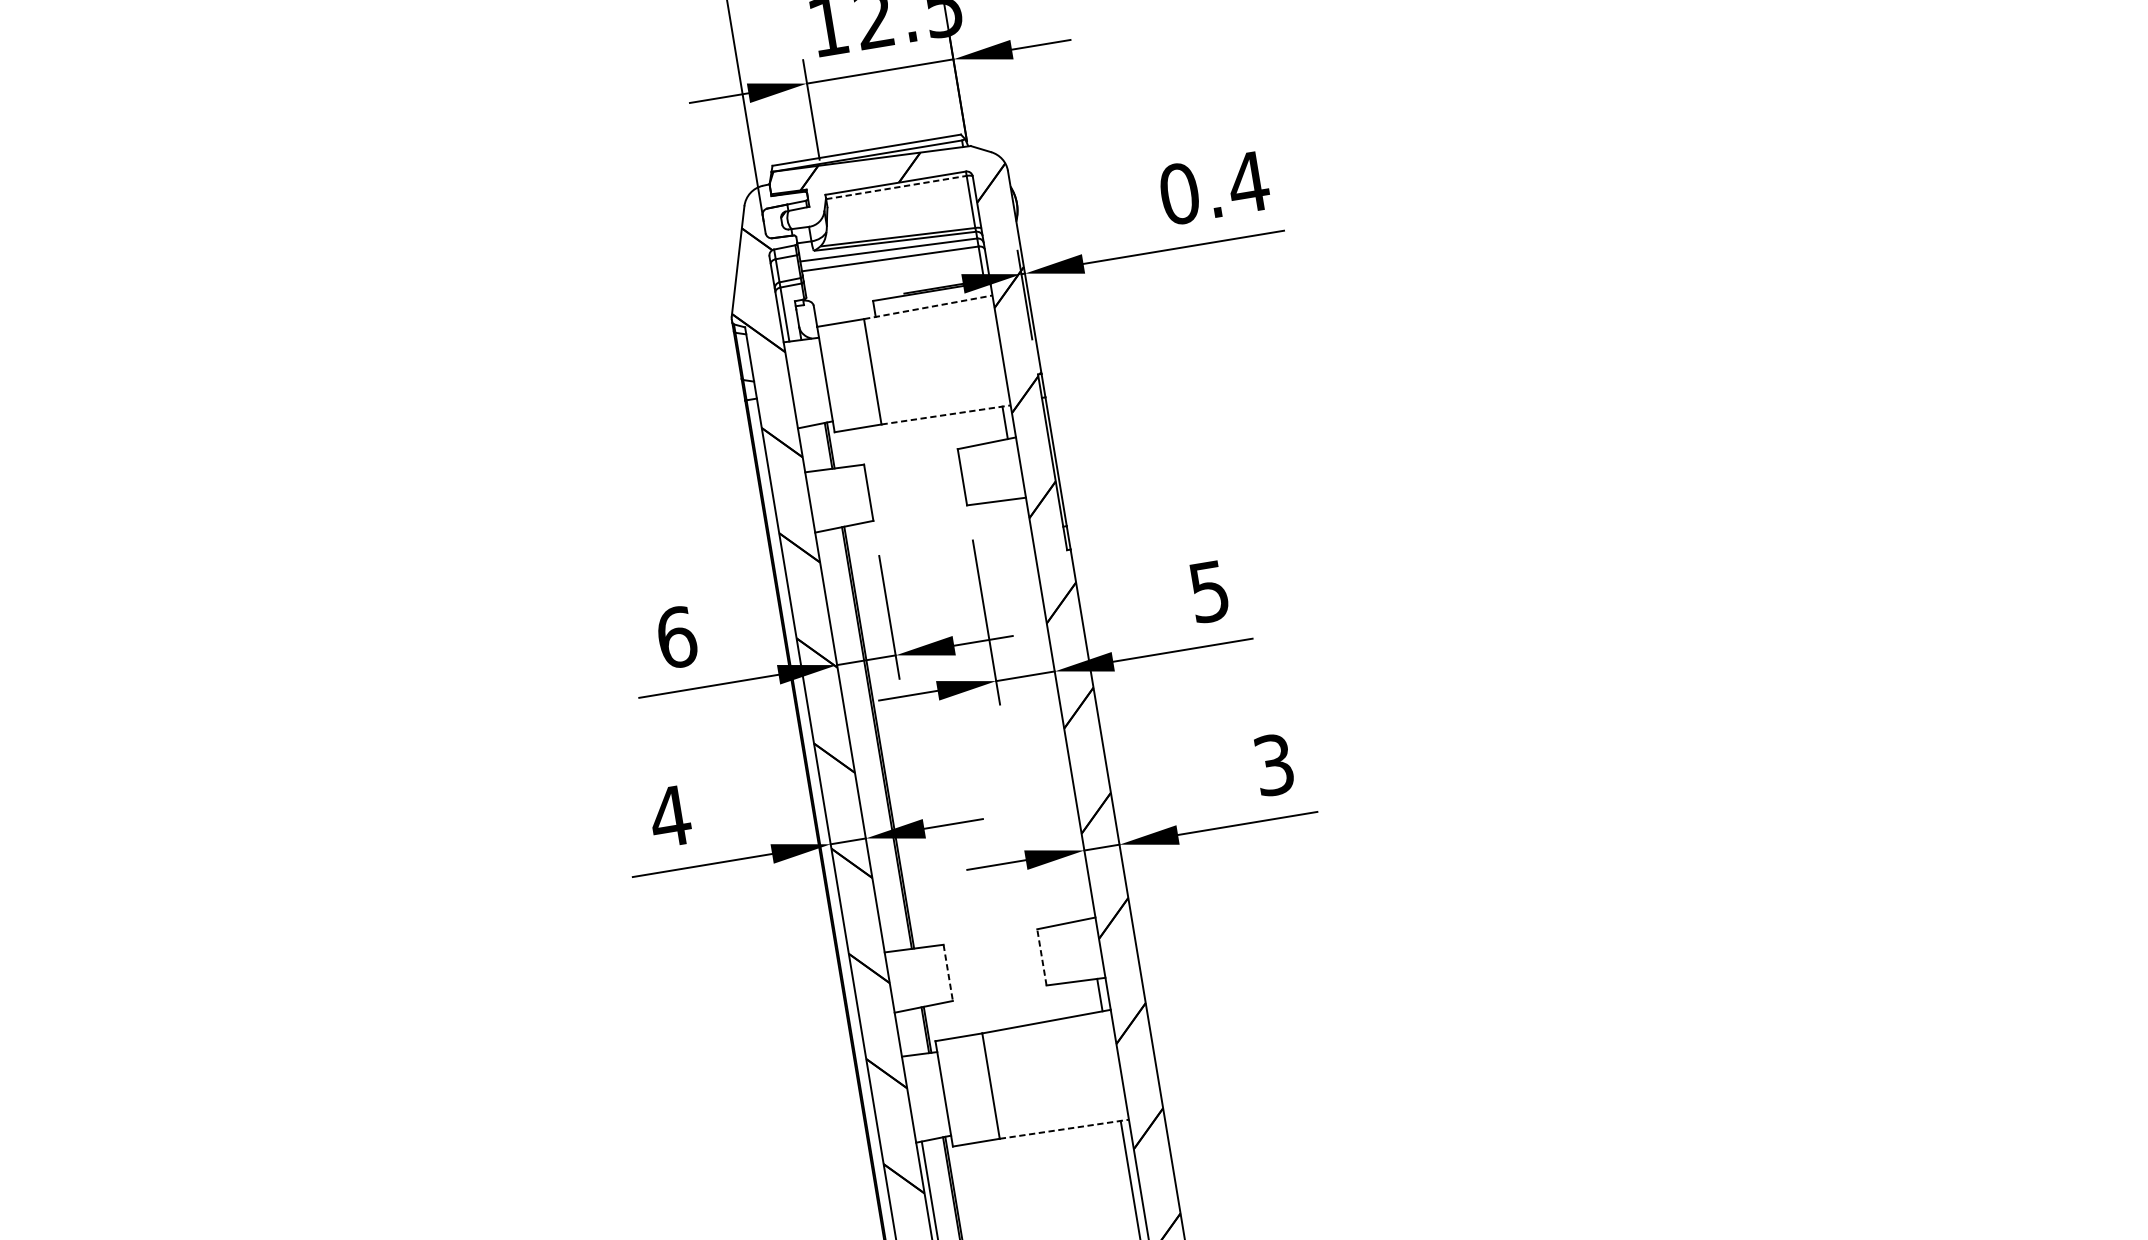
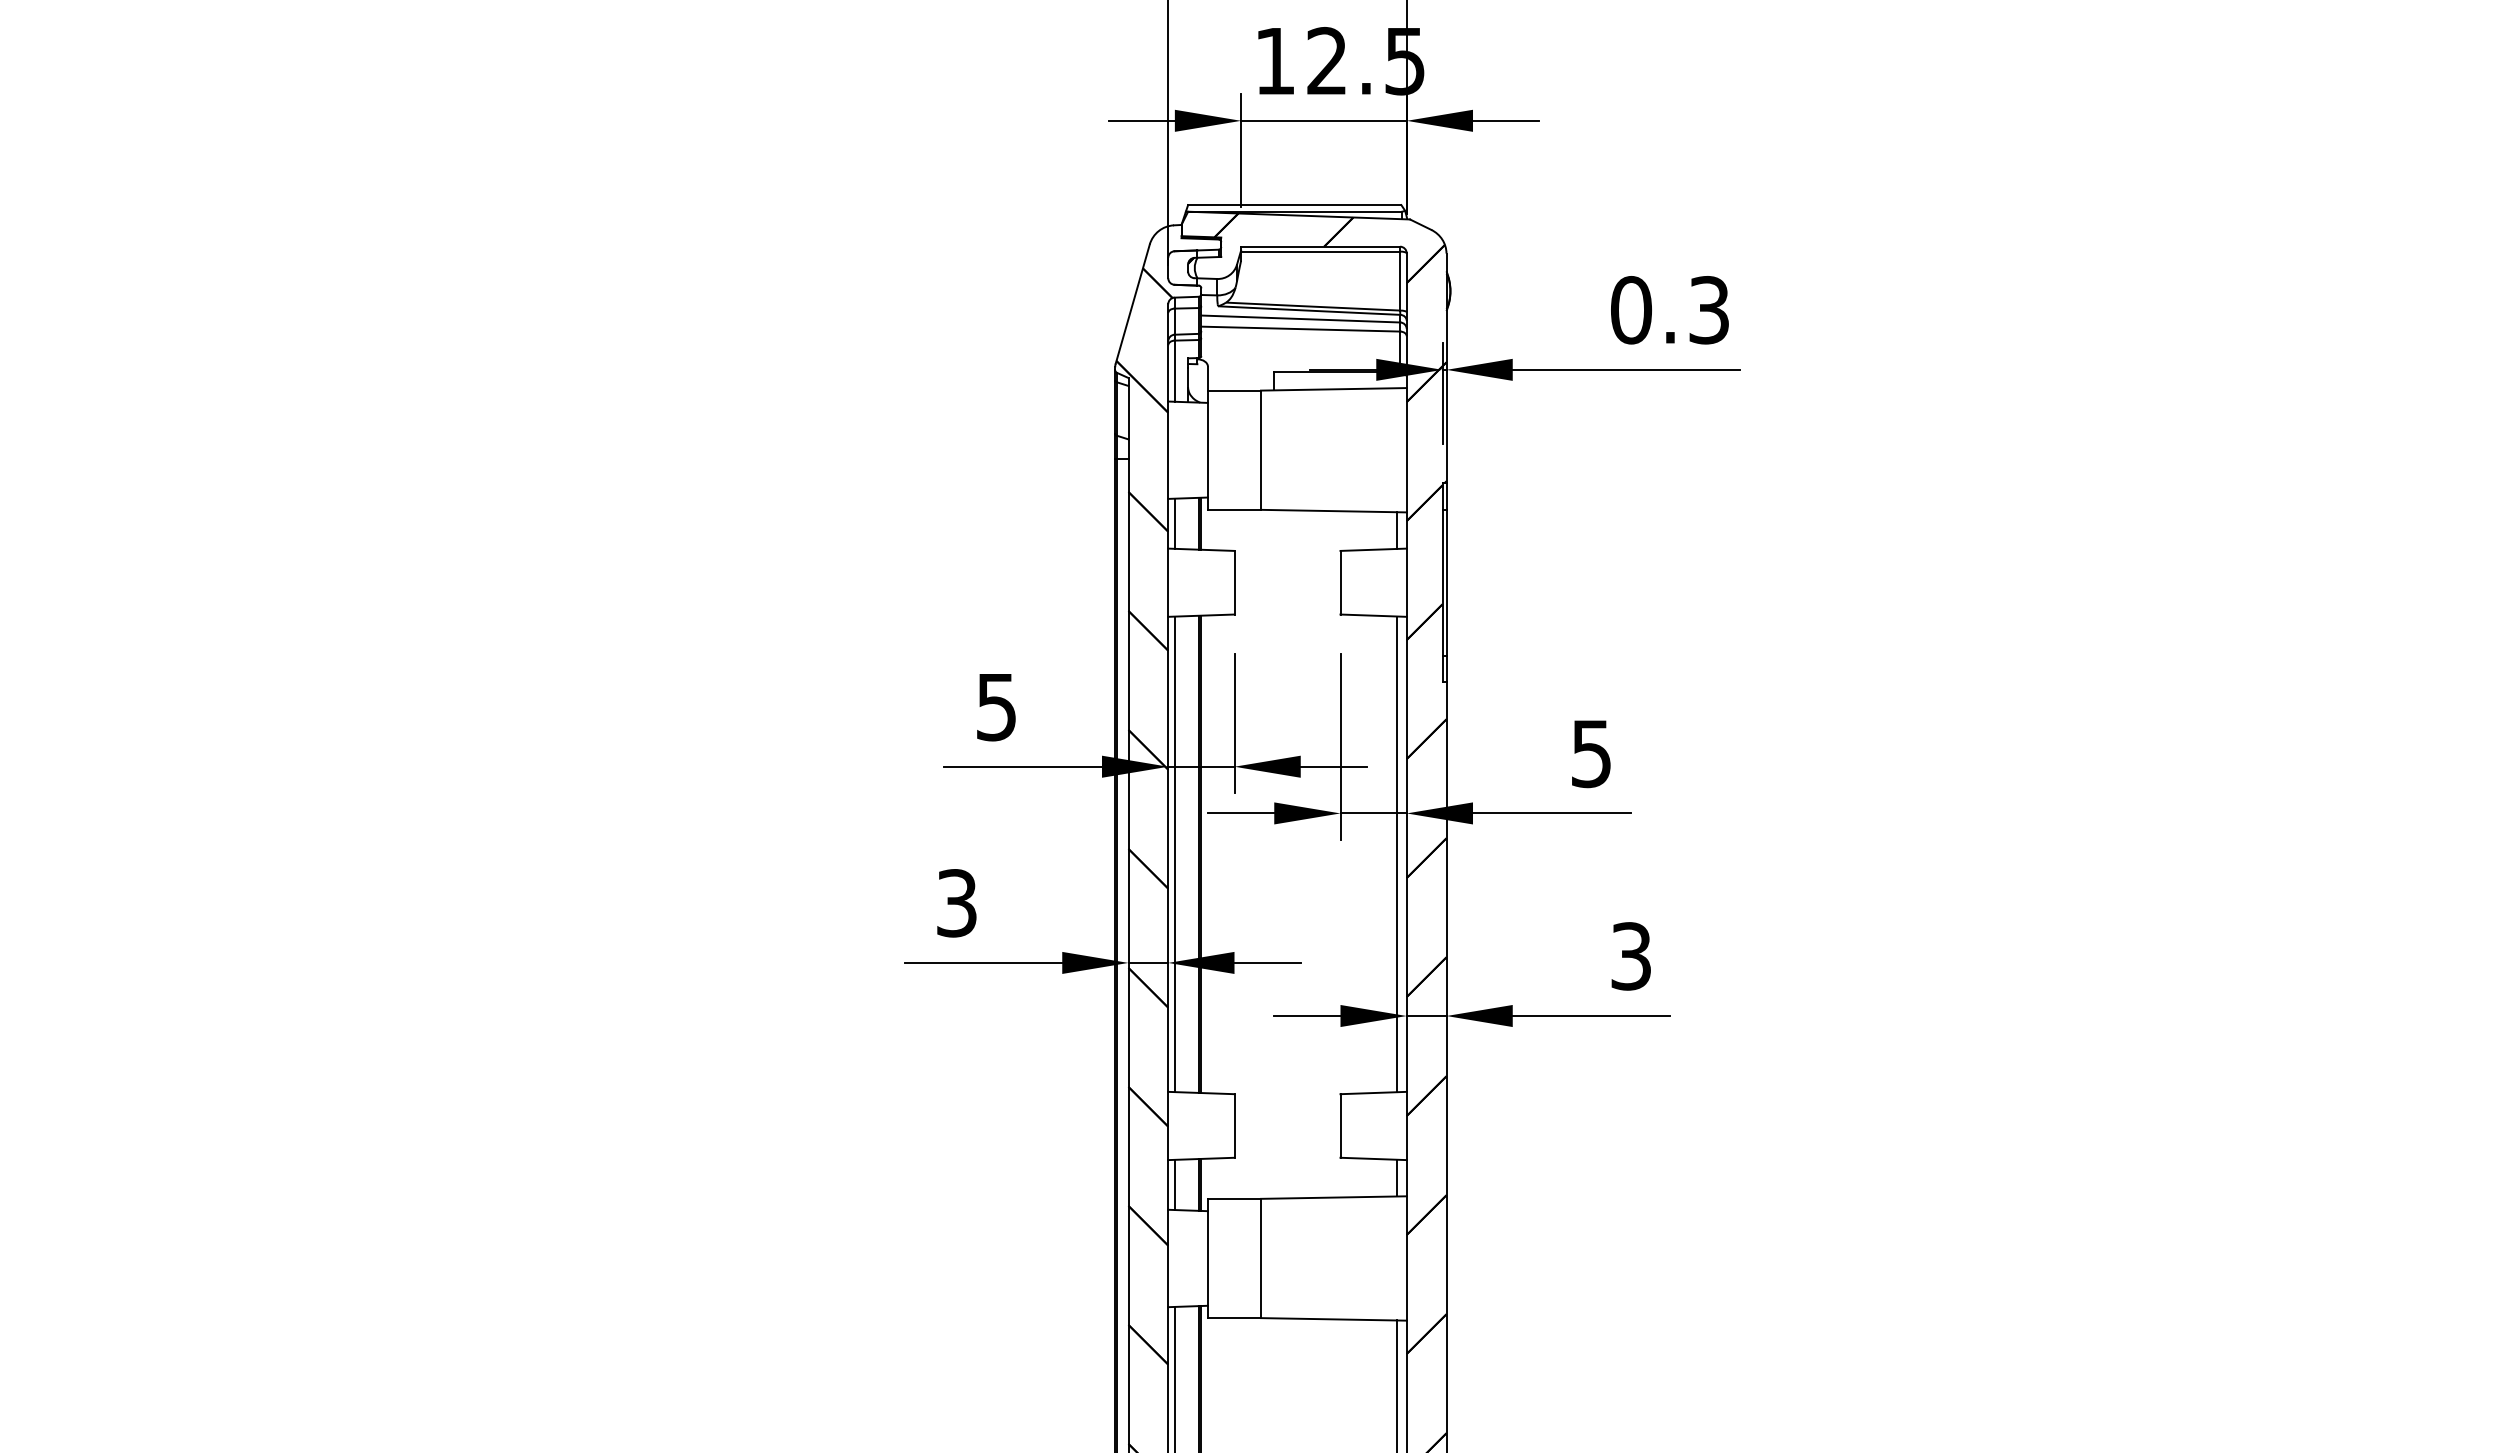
text: (1247, 182) -> (1708, 310), 0.4 -> 0.3
line: (897, 187) -> (1321, 251), dashed -> solid
line: (927, 307) -> (1333, 389), dashed -> solid
line: (945, 415) -> (1333, 511), dashed -> solid
line: (807, 449) -> (1174, 523), added
text: (676, 636) -> (996, 706), 6 -> 5
line: (1052, 709) -> (1397, 854), added
line: (855, 741) -> (1174, 854), added
text: (670, 816) -> (956, 903), 4 -> 3
line: (1041, 956) -> (1340, 1125), dashed -> solid
line: (948, 972) -> (1234, 1125), dashed -> solid
line: (903, 1033) -> (1174, 1184), added
line: (1064, 1129) -> (1333, 1319), dashed -> solid

